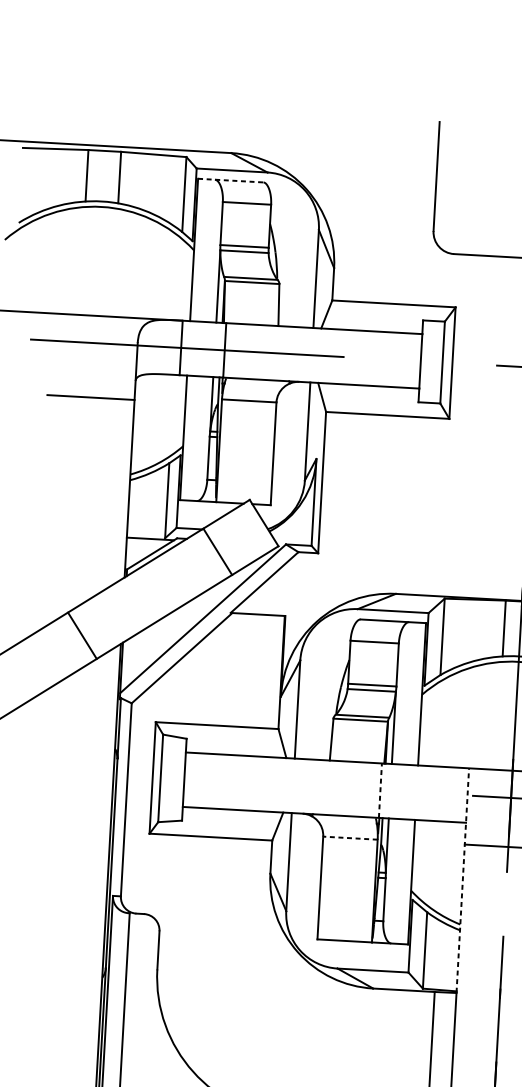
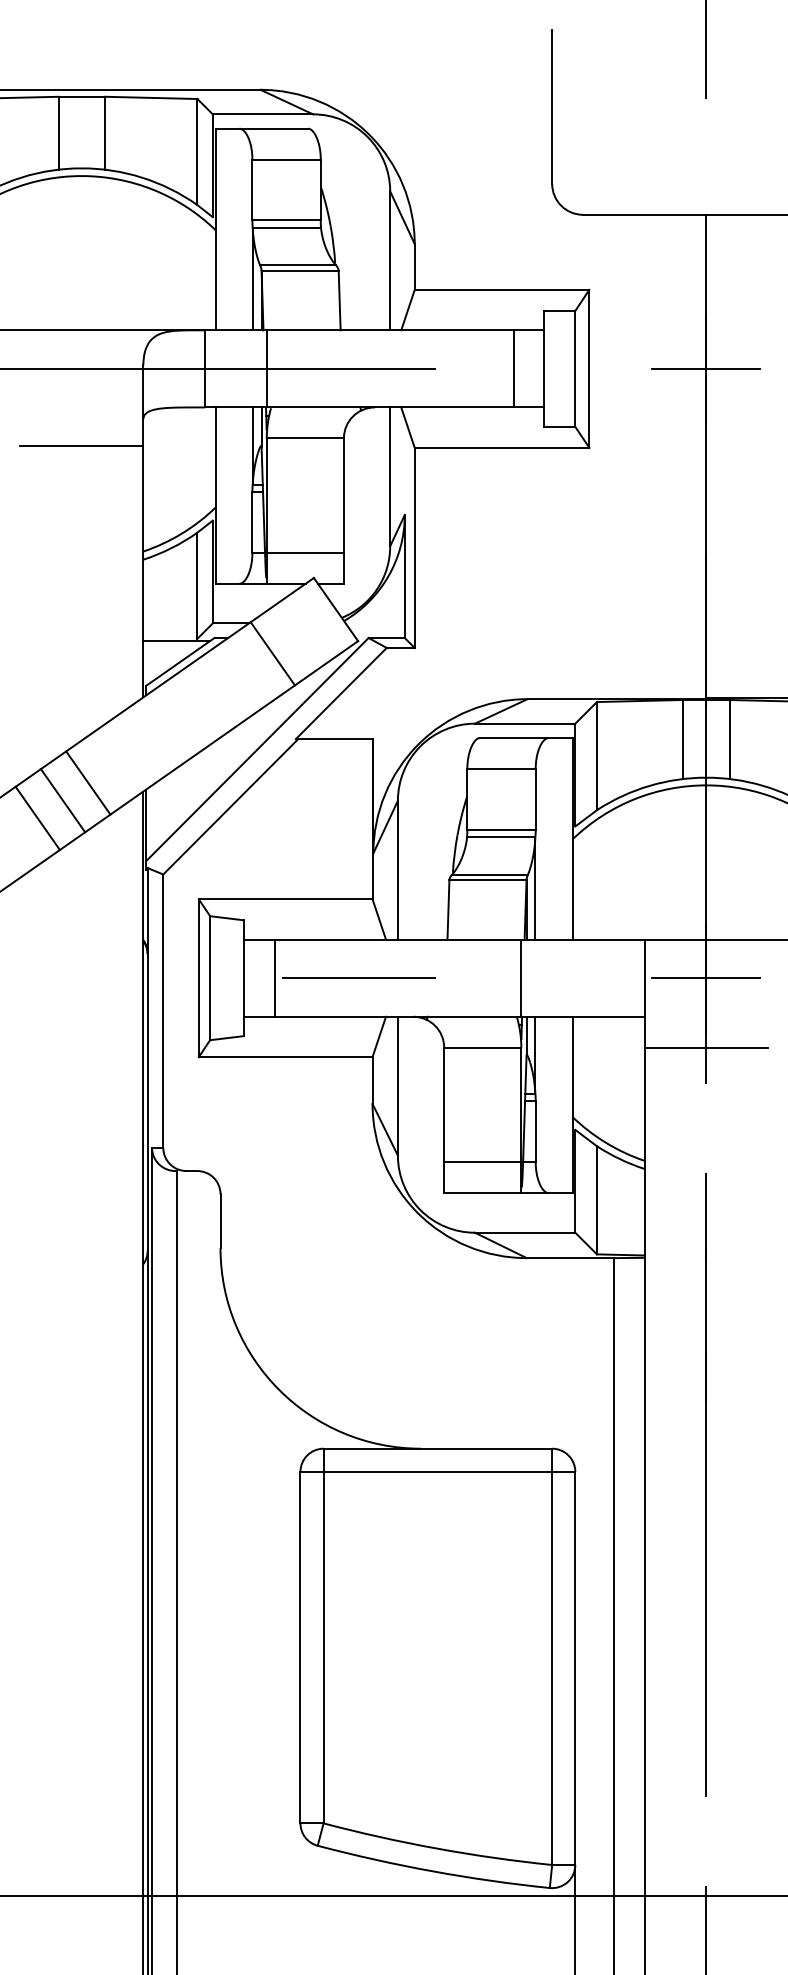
line: (231, 180) -> (262, 128), dashed -> solid
line: (398, 359) -> (513, 368), added
line: (244, 481) -> (304, 552), added
line: (63, 647) -> (62, 800), added
line: (45, 658) -> (37, 817), added
line: (206, 780) -> (274, 977), added
line: (266, 784) -> (359, 978), added
line: (380, 790) -> (521, 978), dashed -> solid
line: (350, 838) -> (482, 1047), dashed -> solid
line: (462, 880) -> (644, 1098), dashed -> solid
line: (345, 919) -> (482, 1162), added

